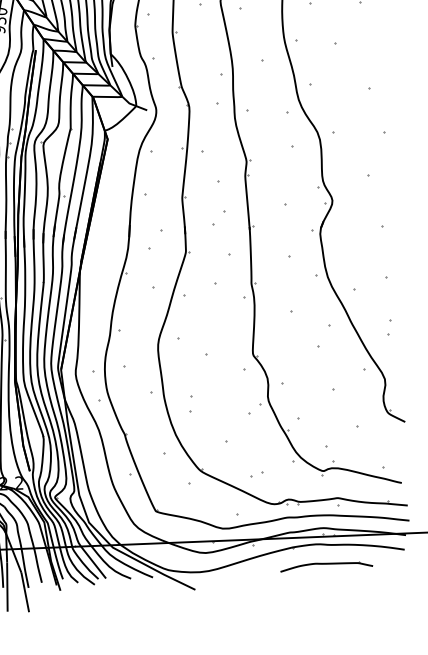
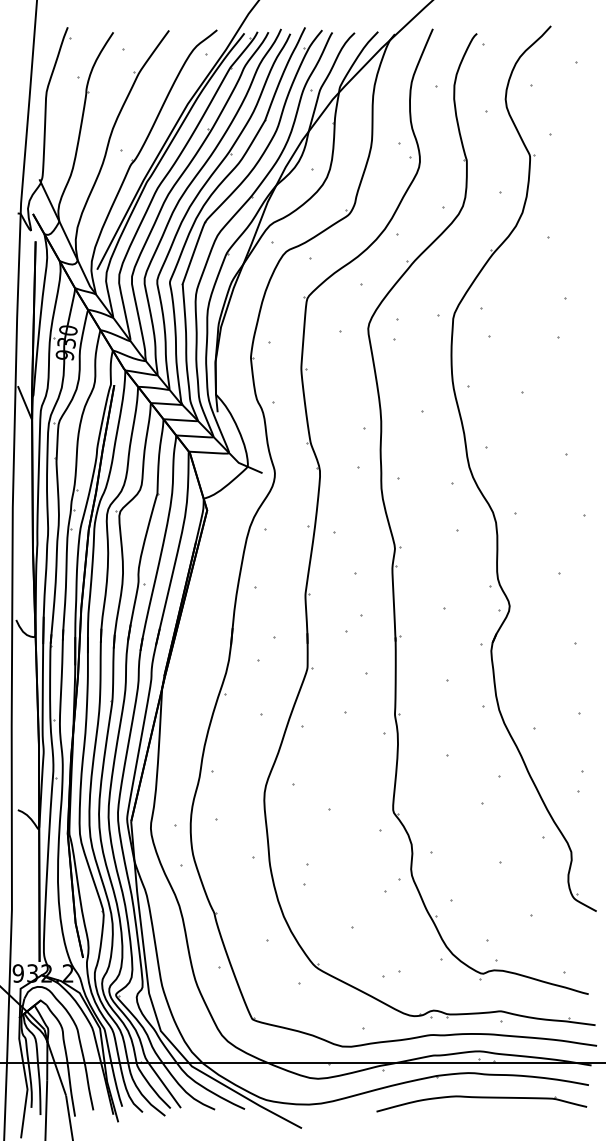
part: (326, 566) -> (481, 1103), size x1.67

